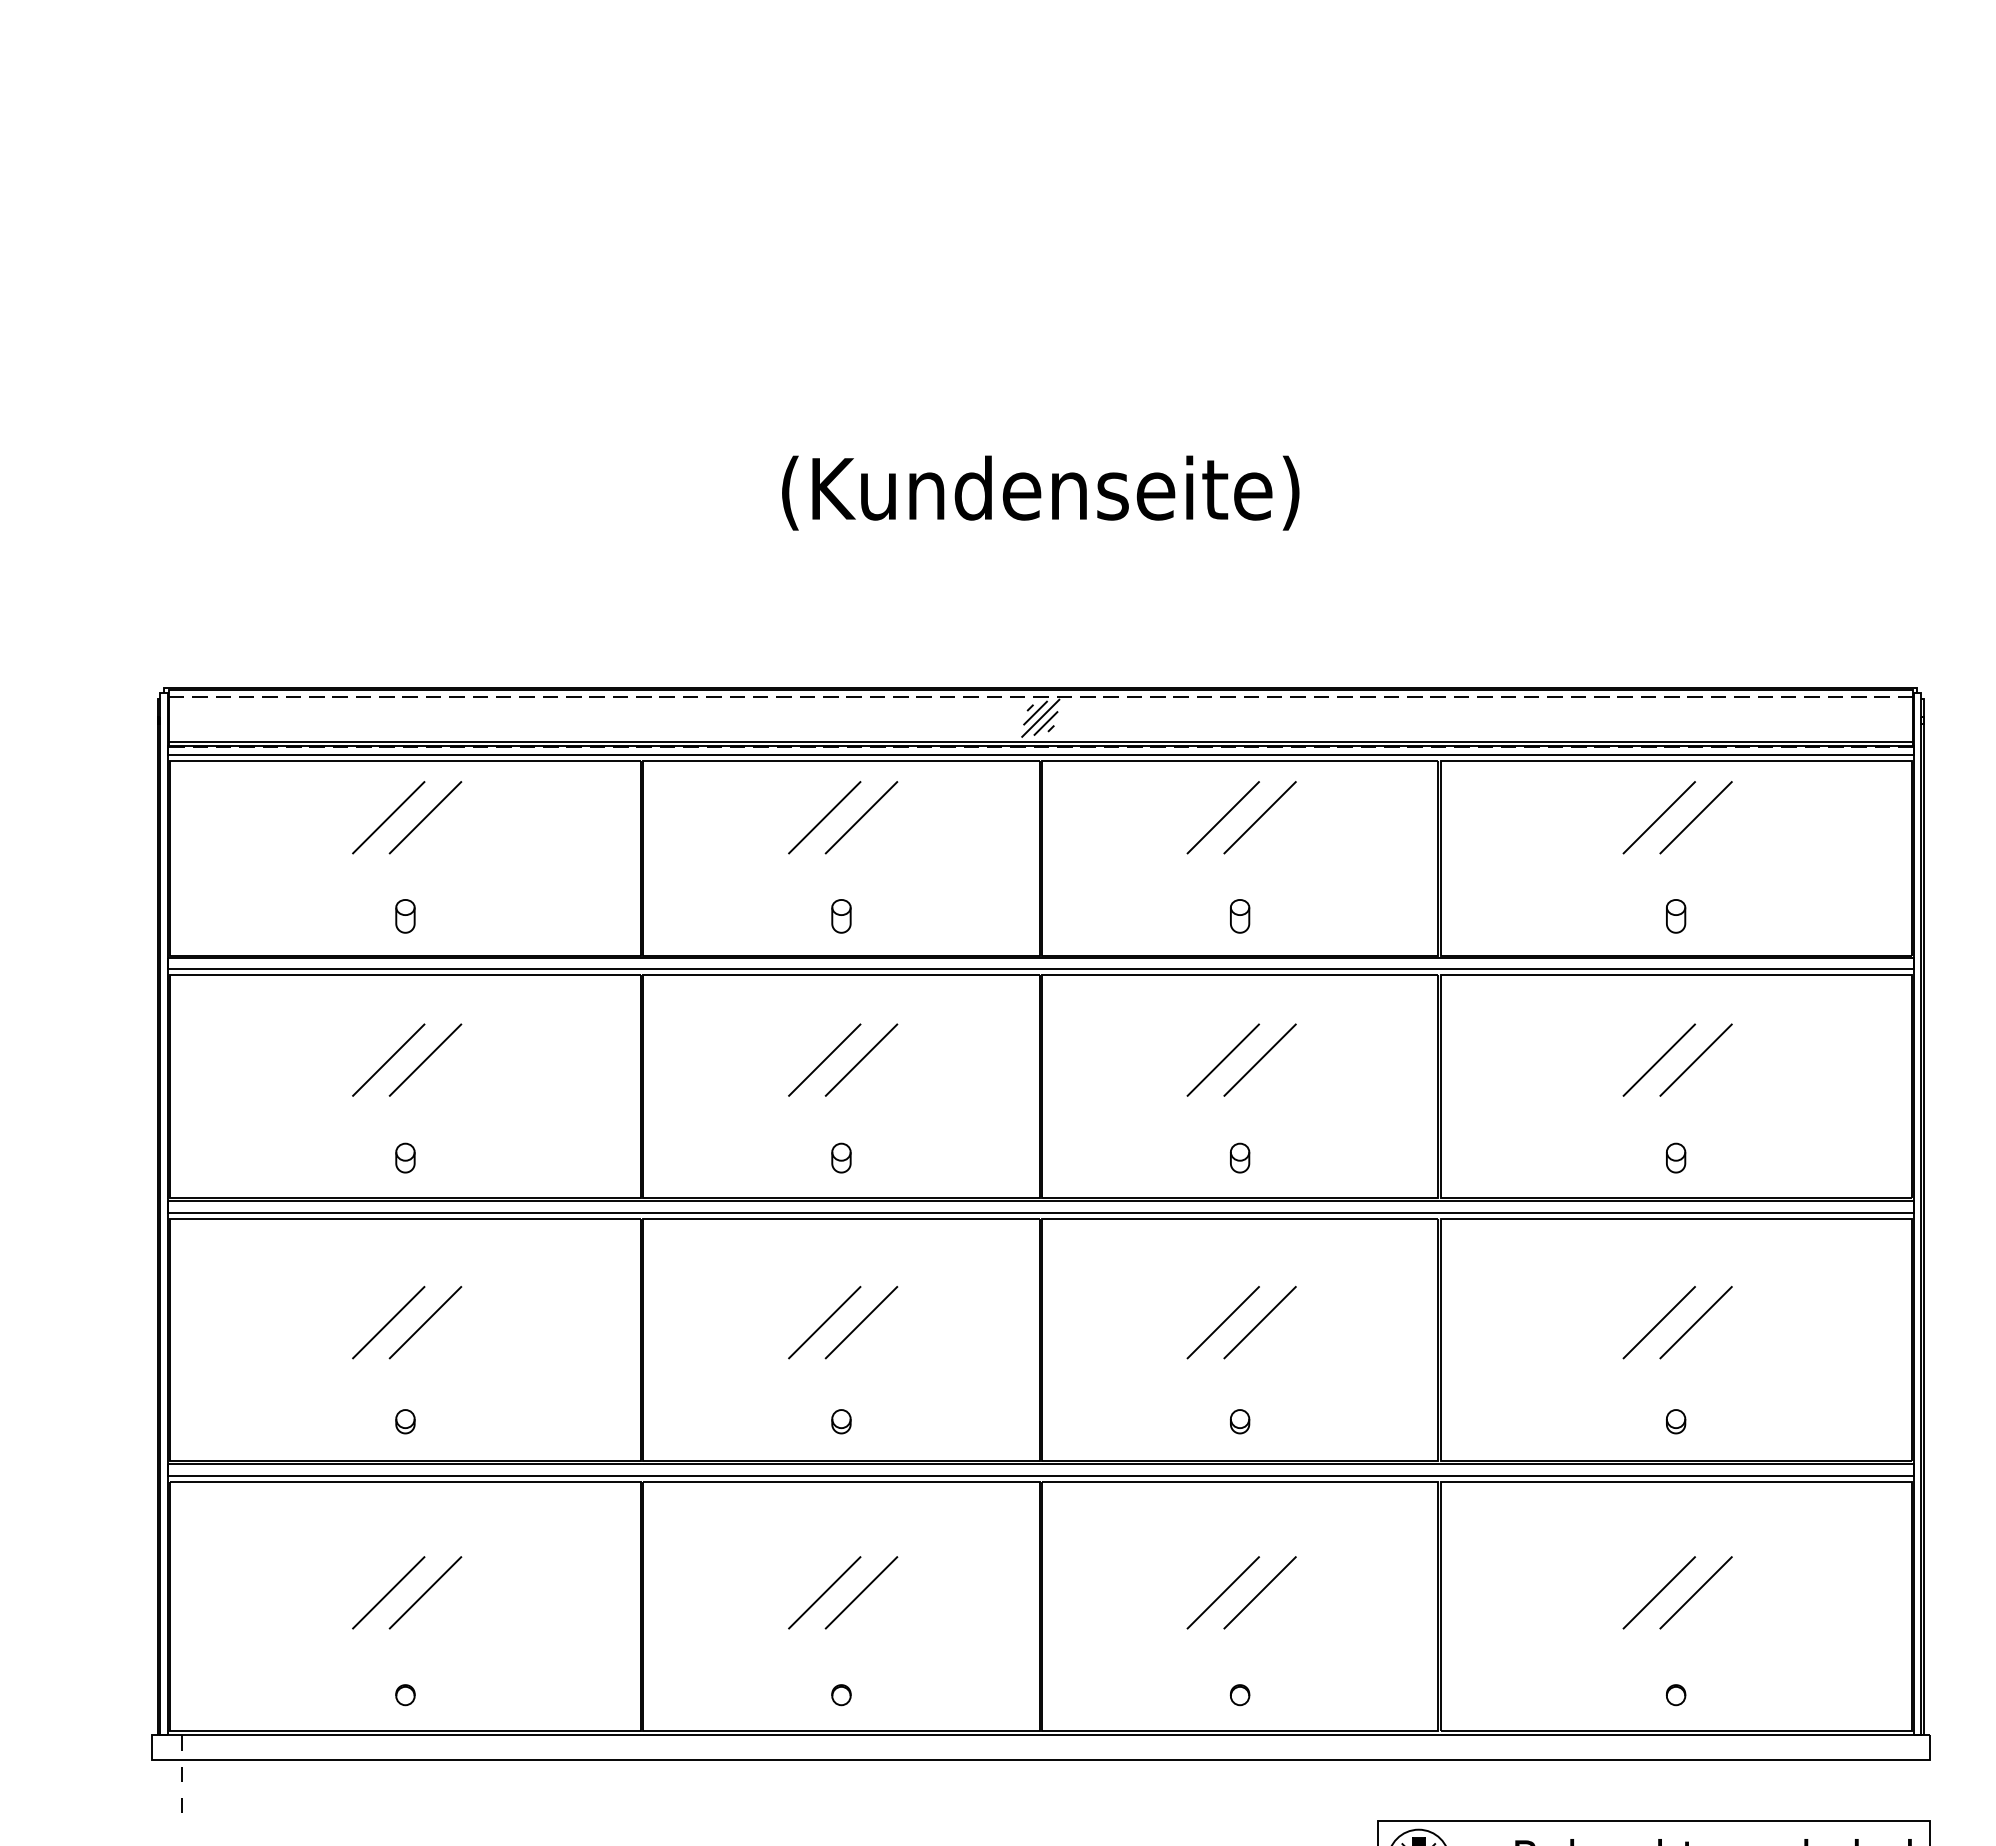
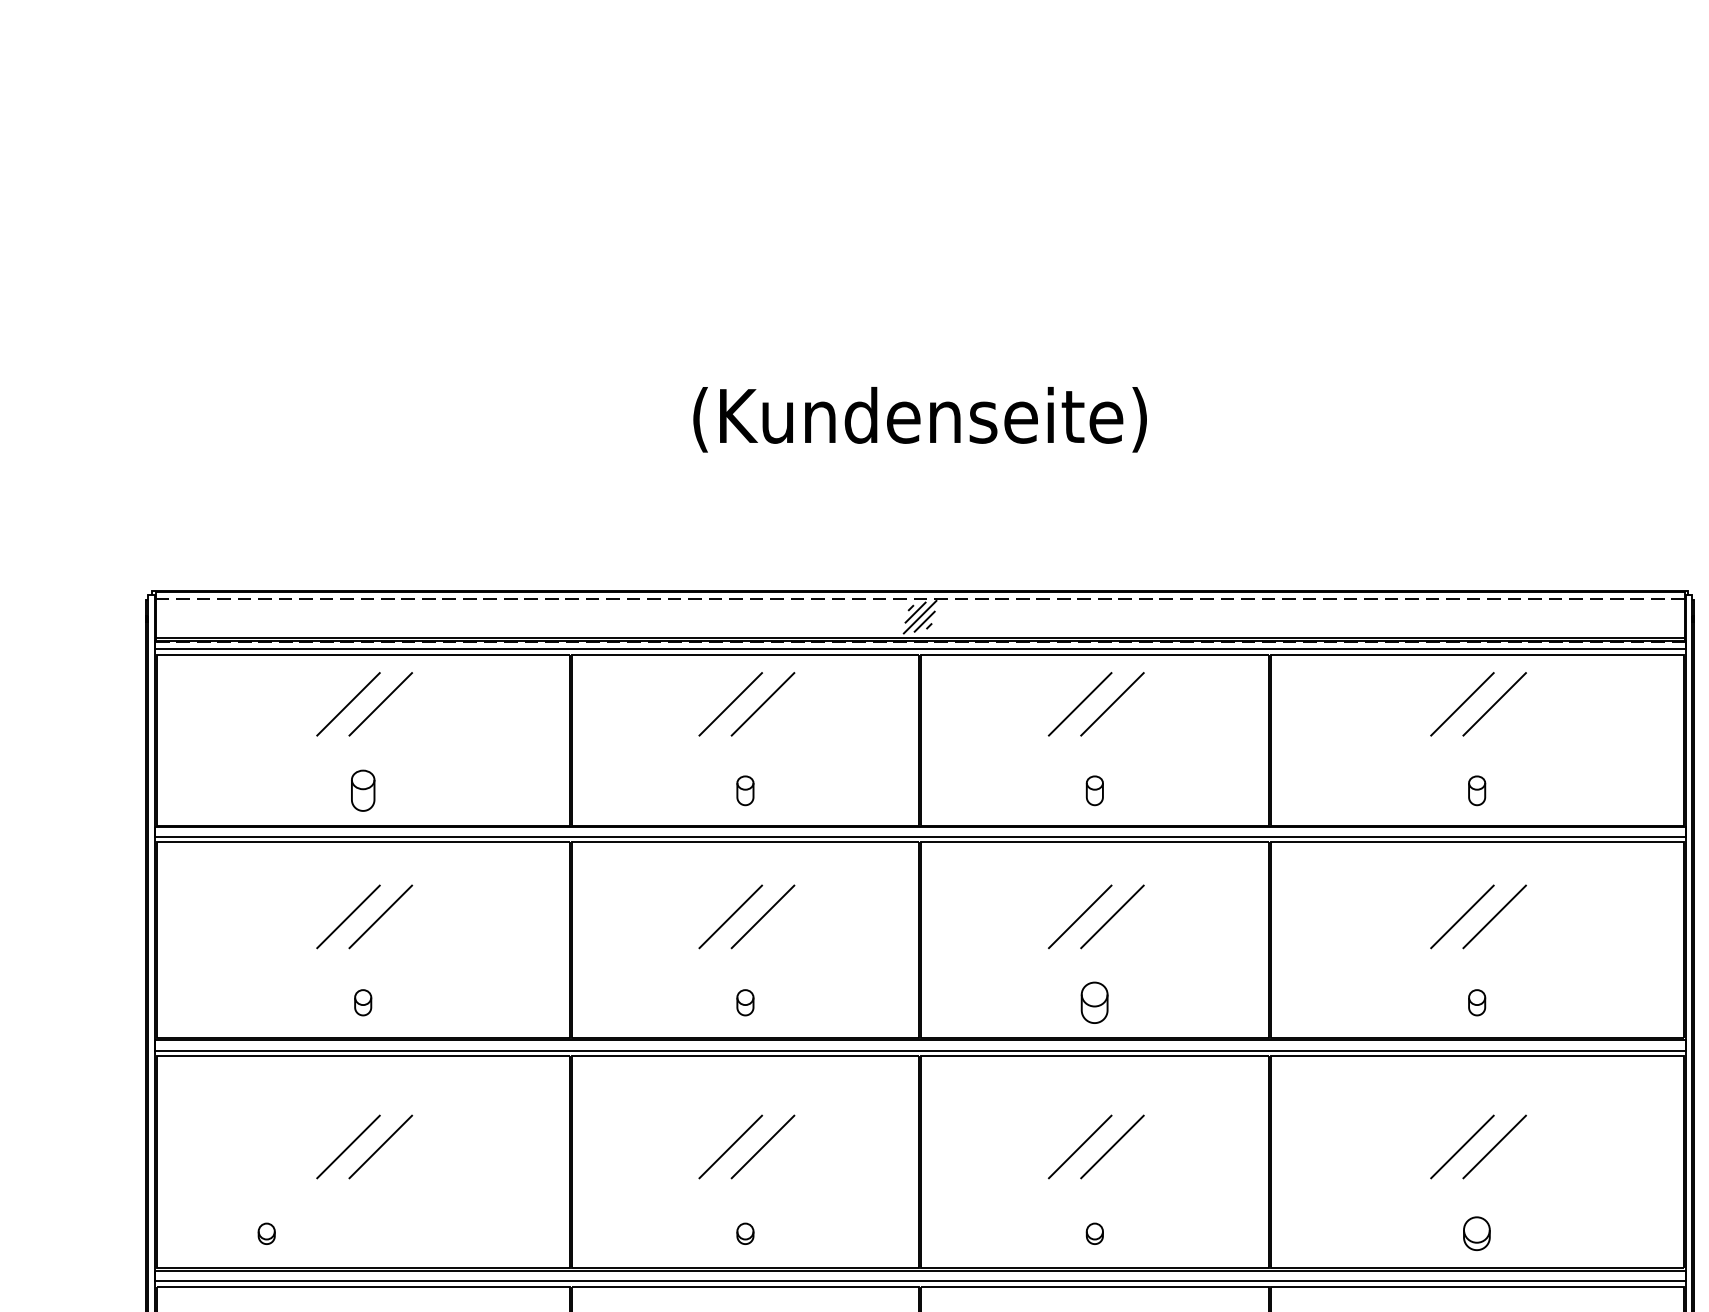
part: (405, 916) -> (363, 790), size x1.4
part: (1240, 1157) -> (1095, 1002), size x1.6
part: (405, 1421) -> (266, 1233), moved
part: (1676, 1421) -> (1477, 1233), size x1.6

